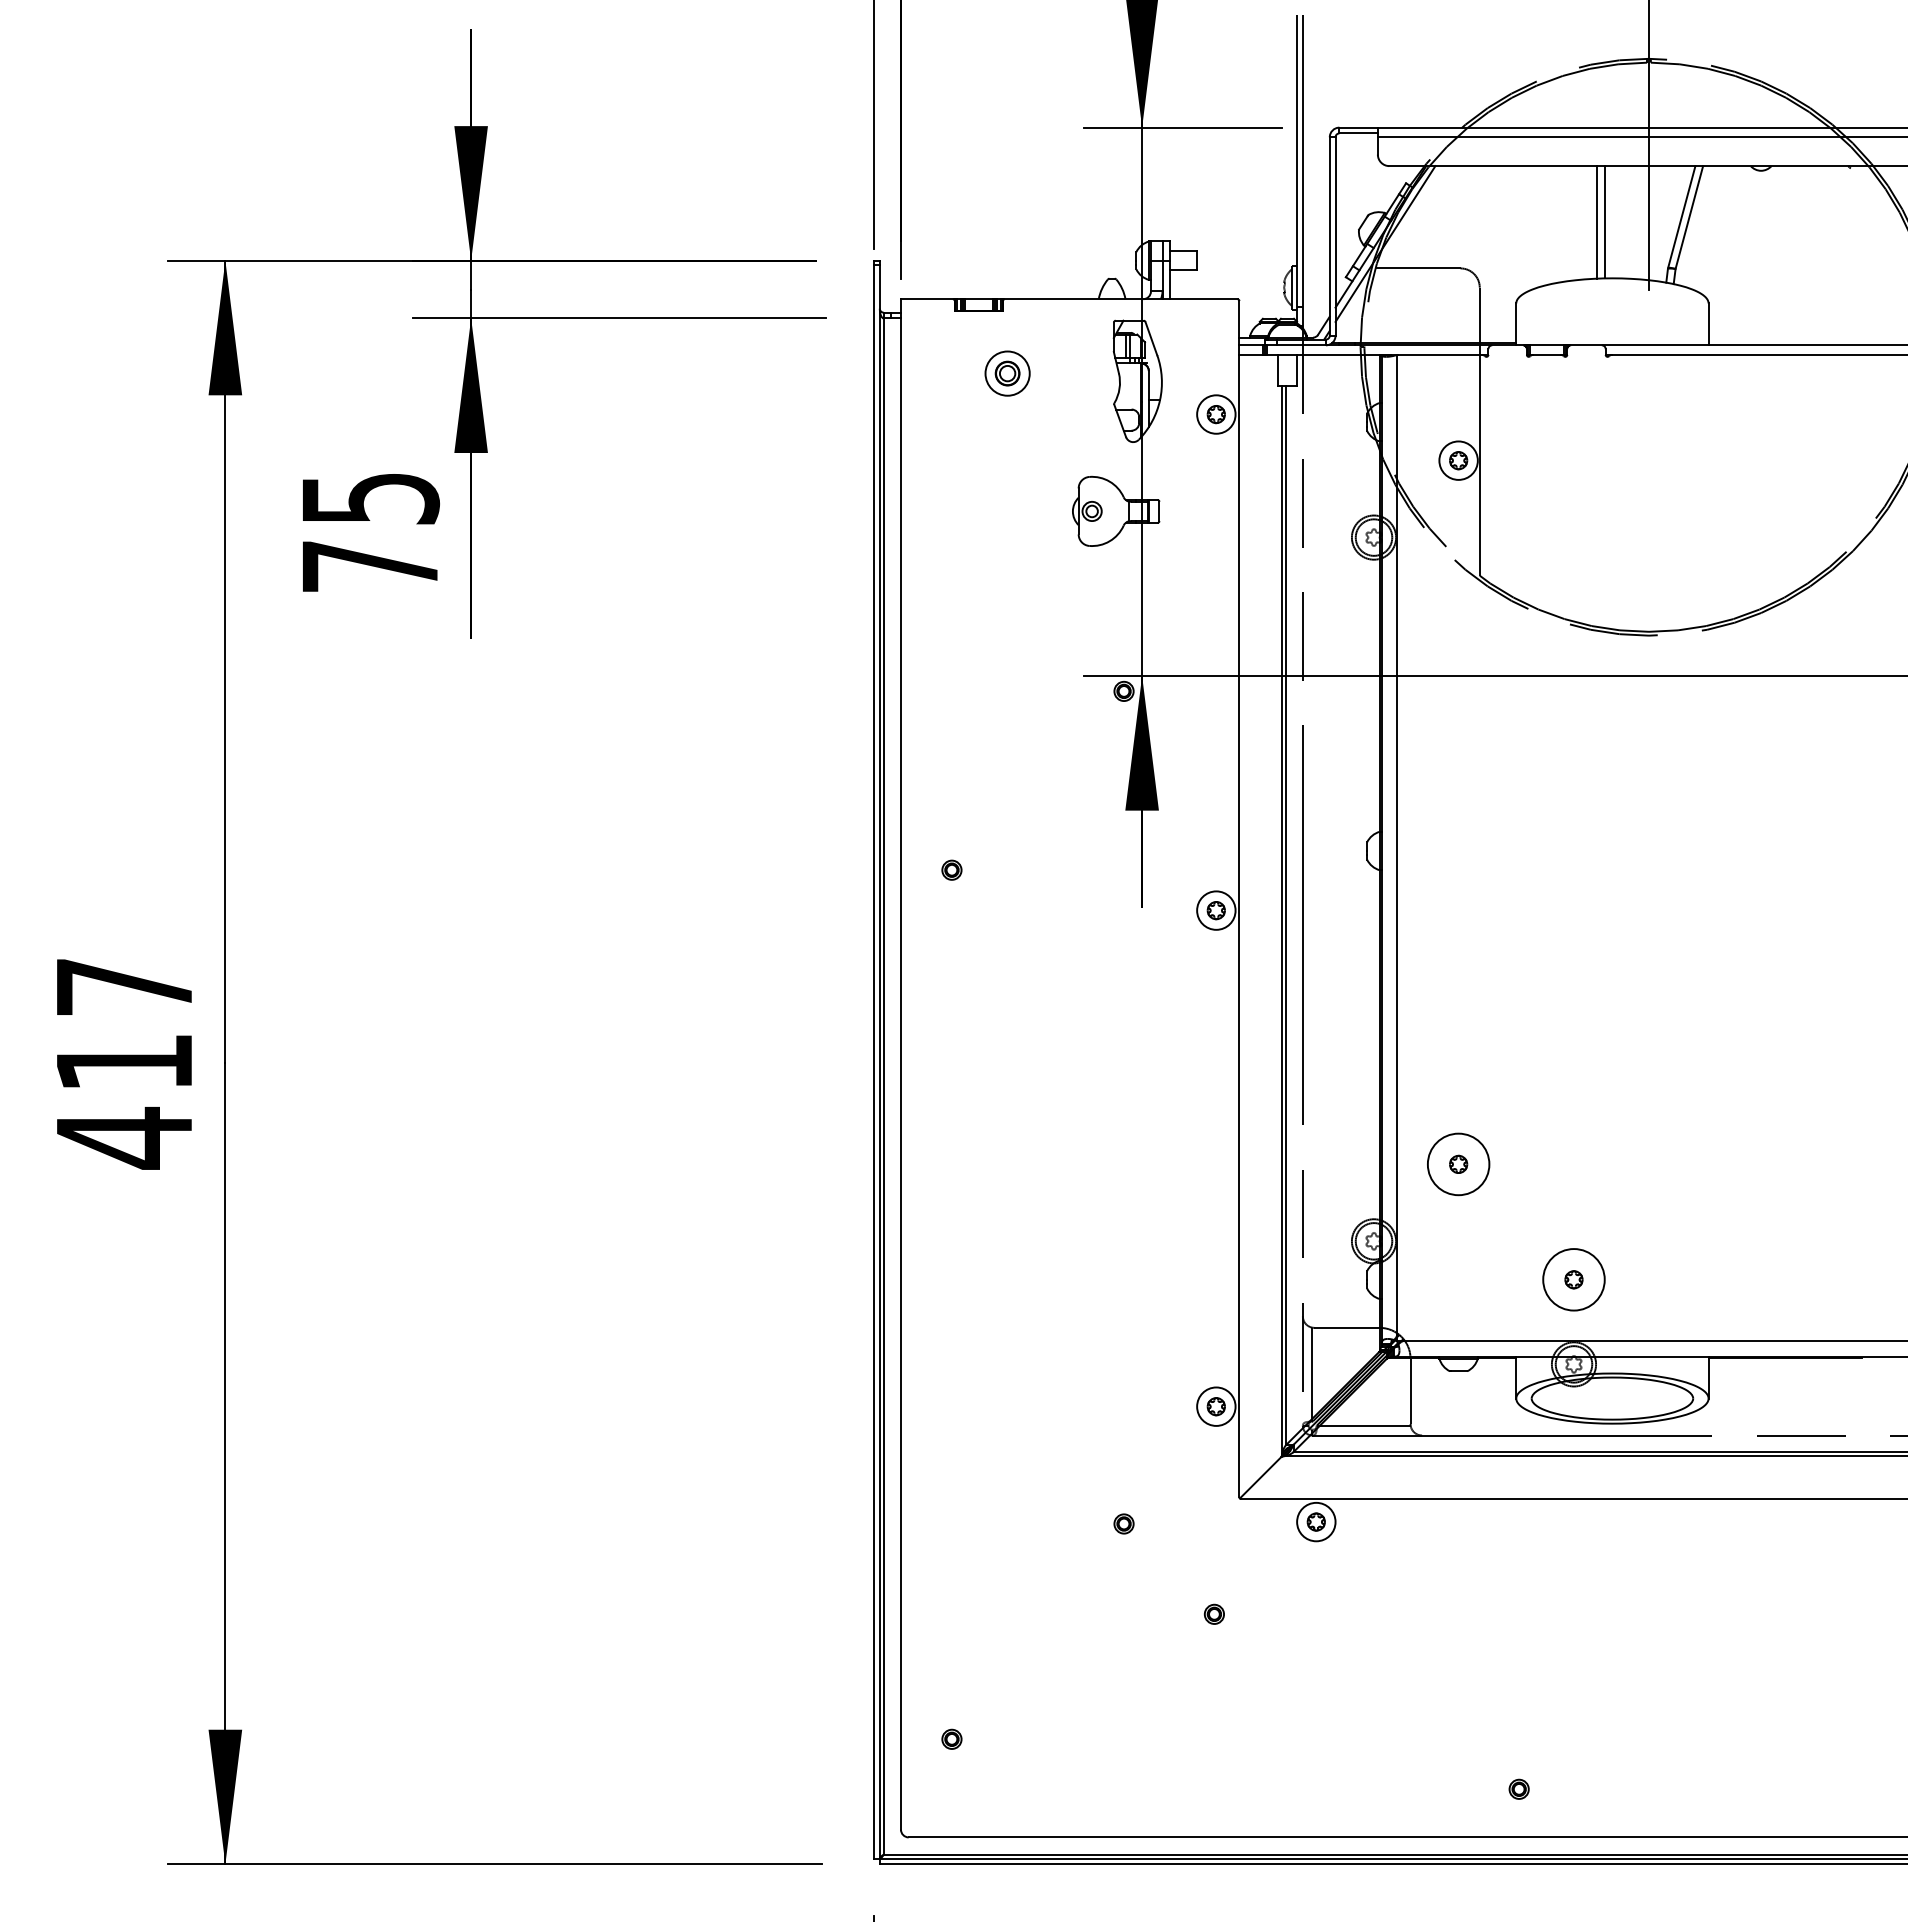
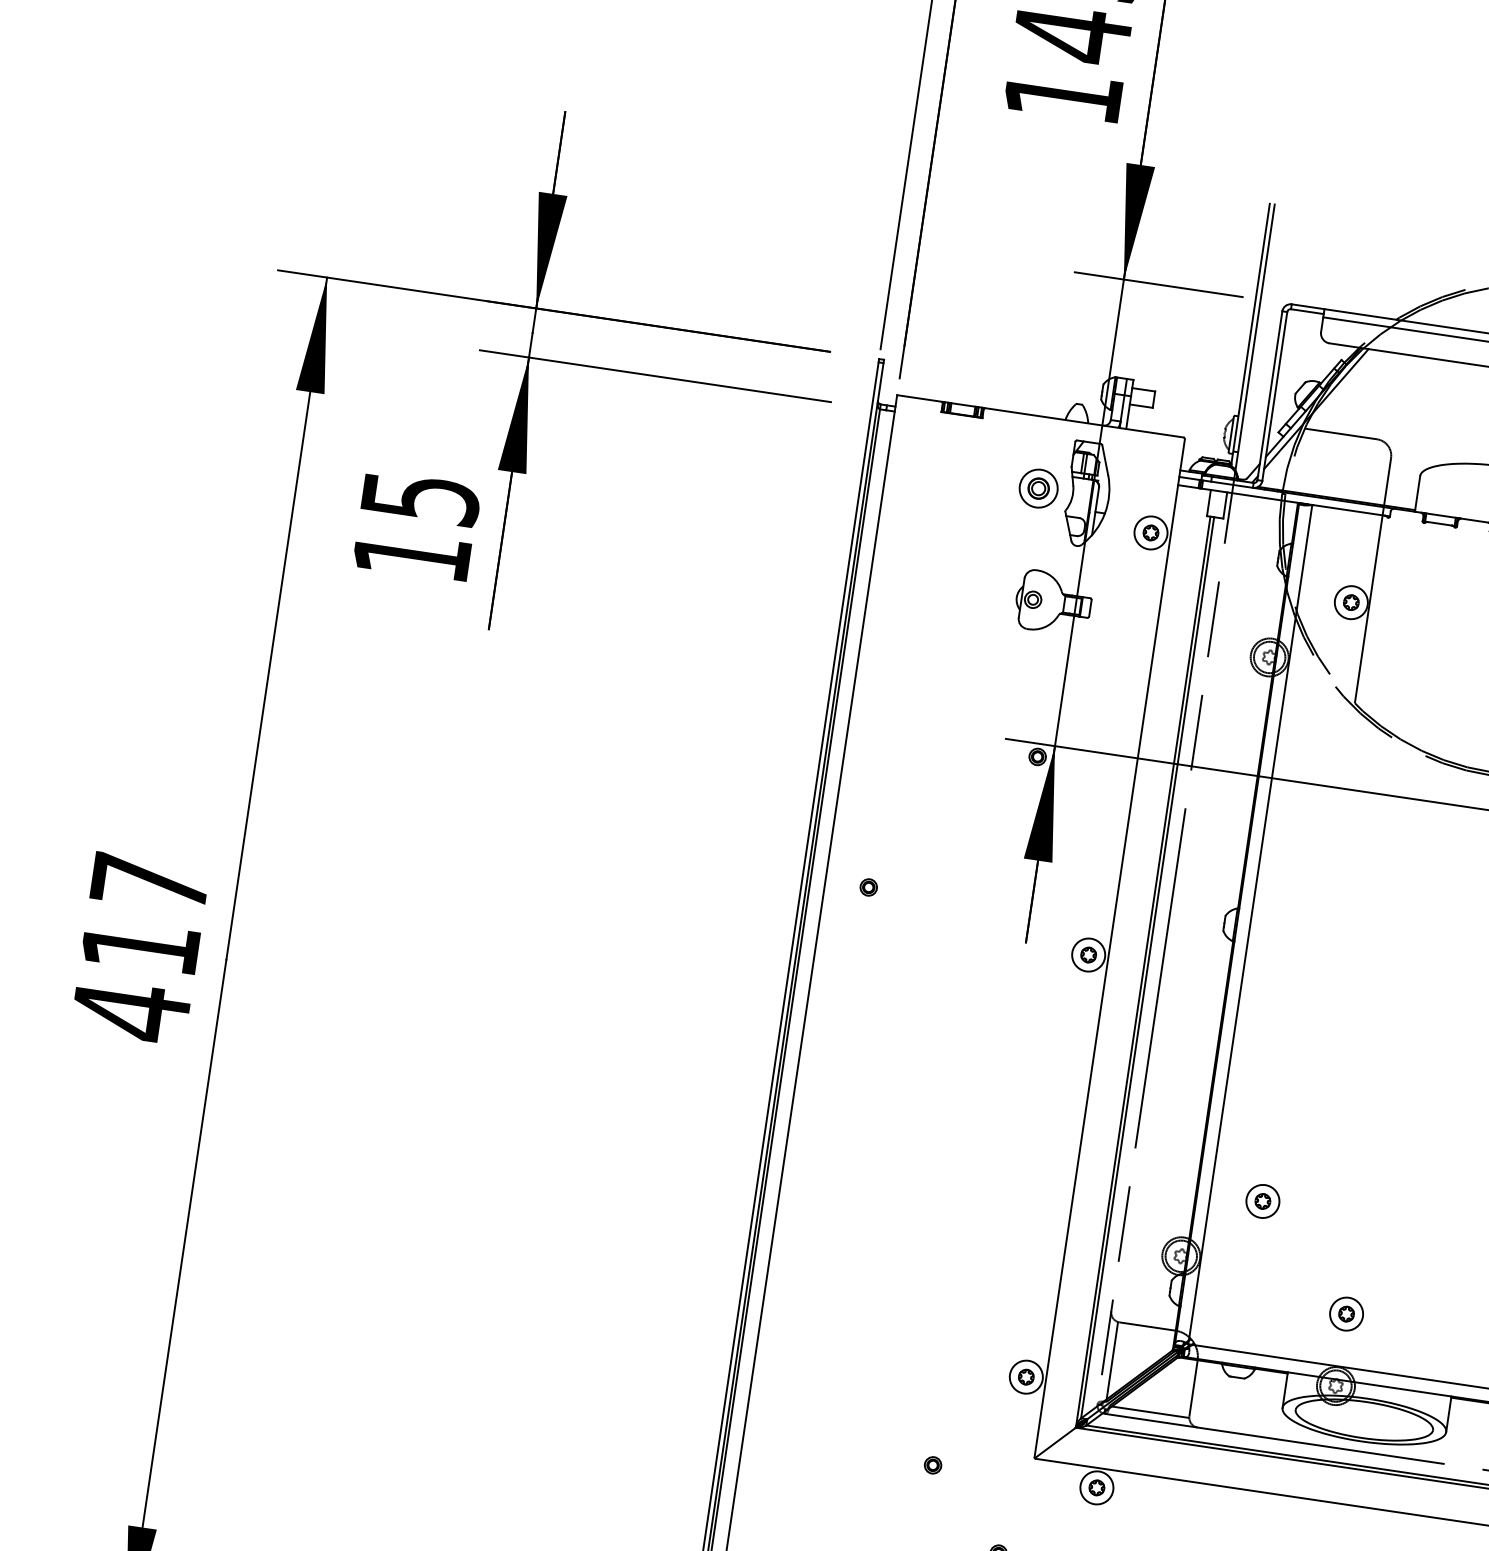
part: (1007, 373) -> (1038, 488), moved
text: (370, 566) -> (412, 555), 75 -> 15
circle: (1458, 1164) -> (1262, 1201), size x0.62
circle: (1573, 1279) -> (1346, 1313), size x0.62

